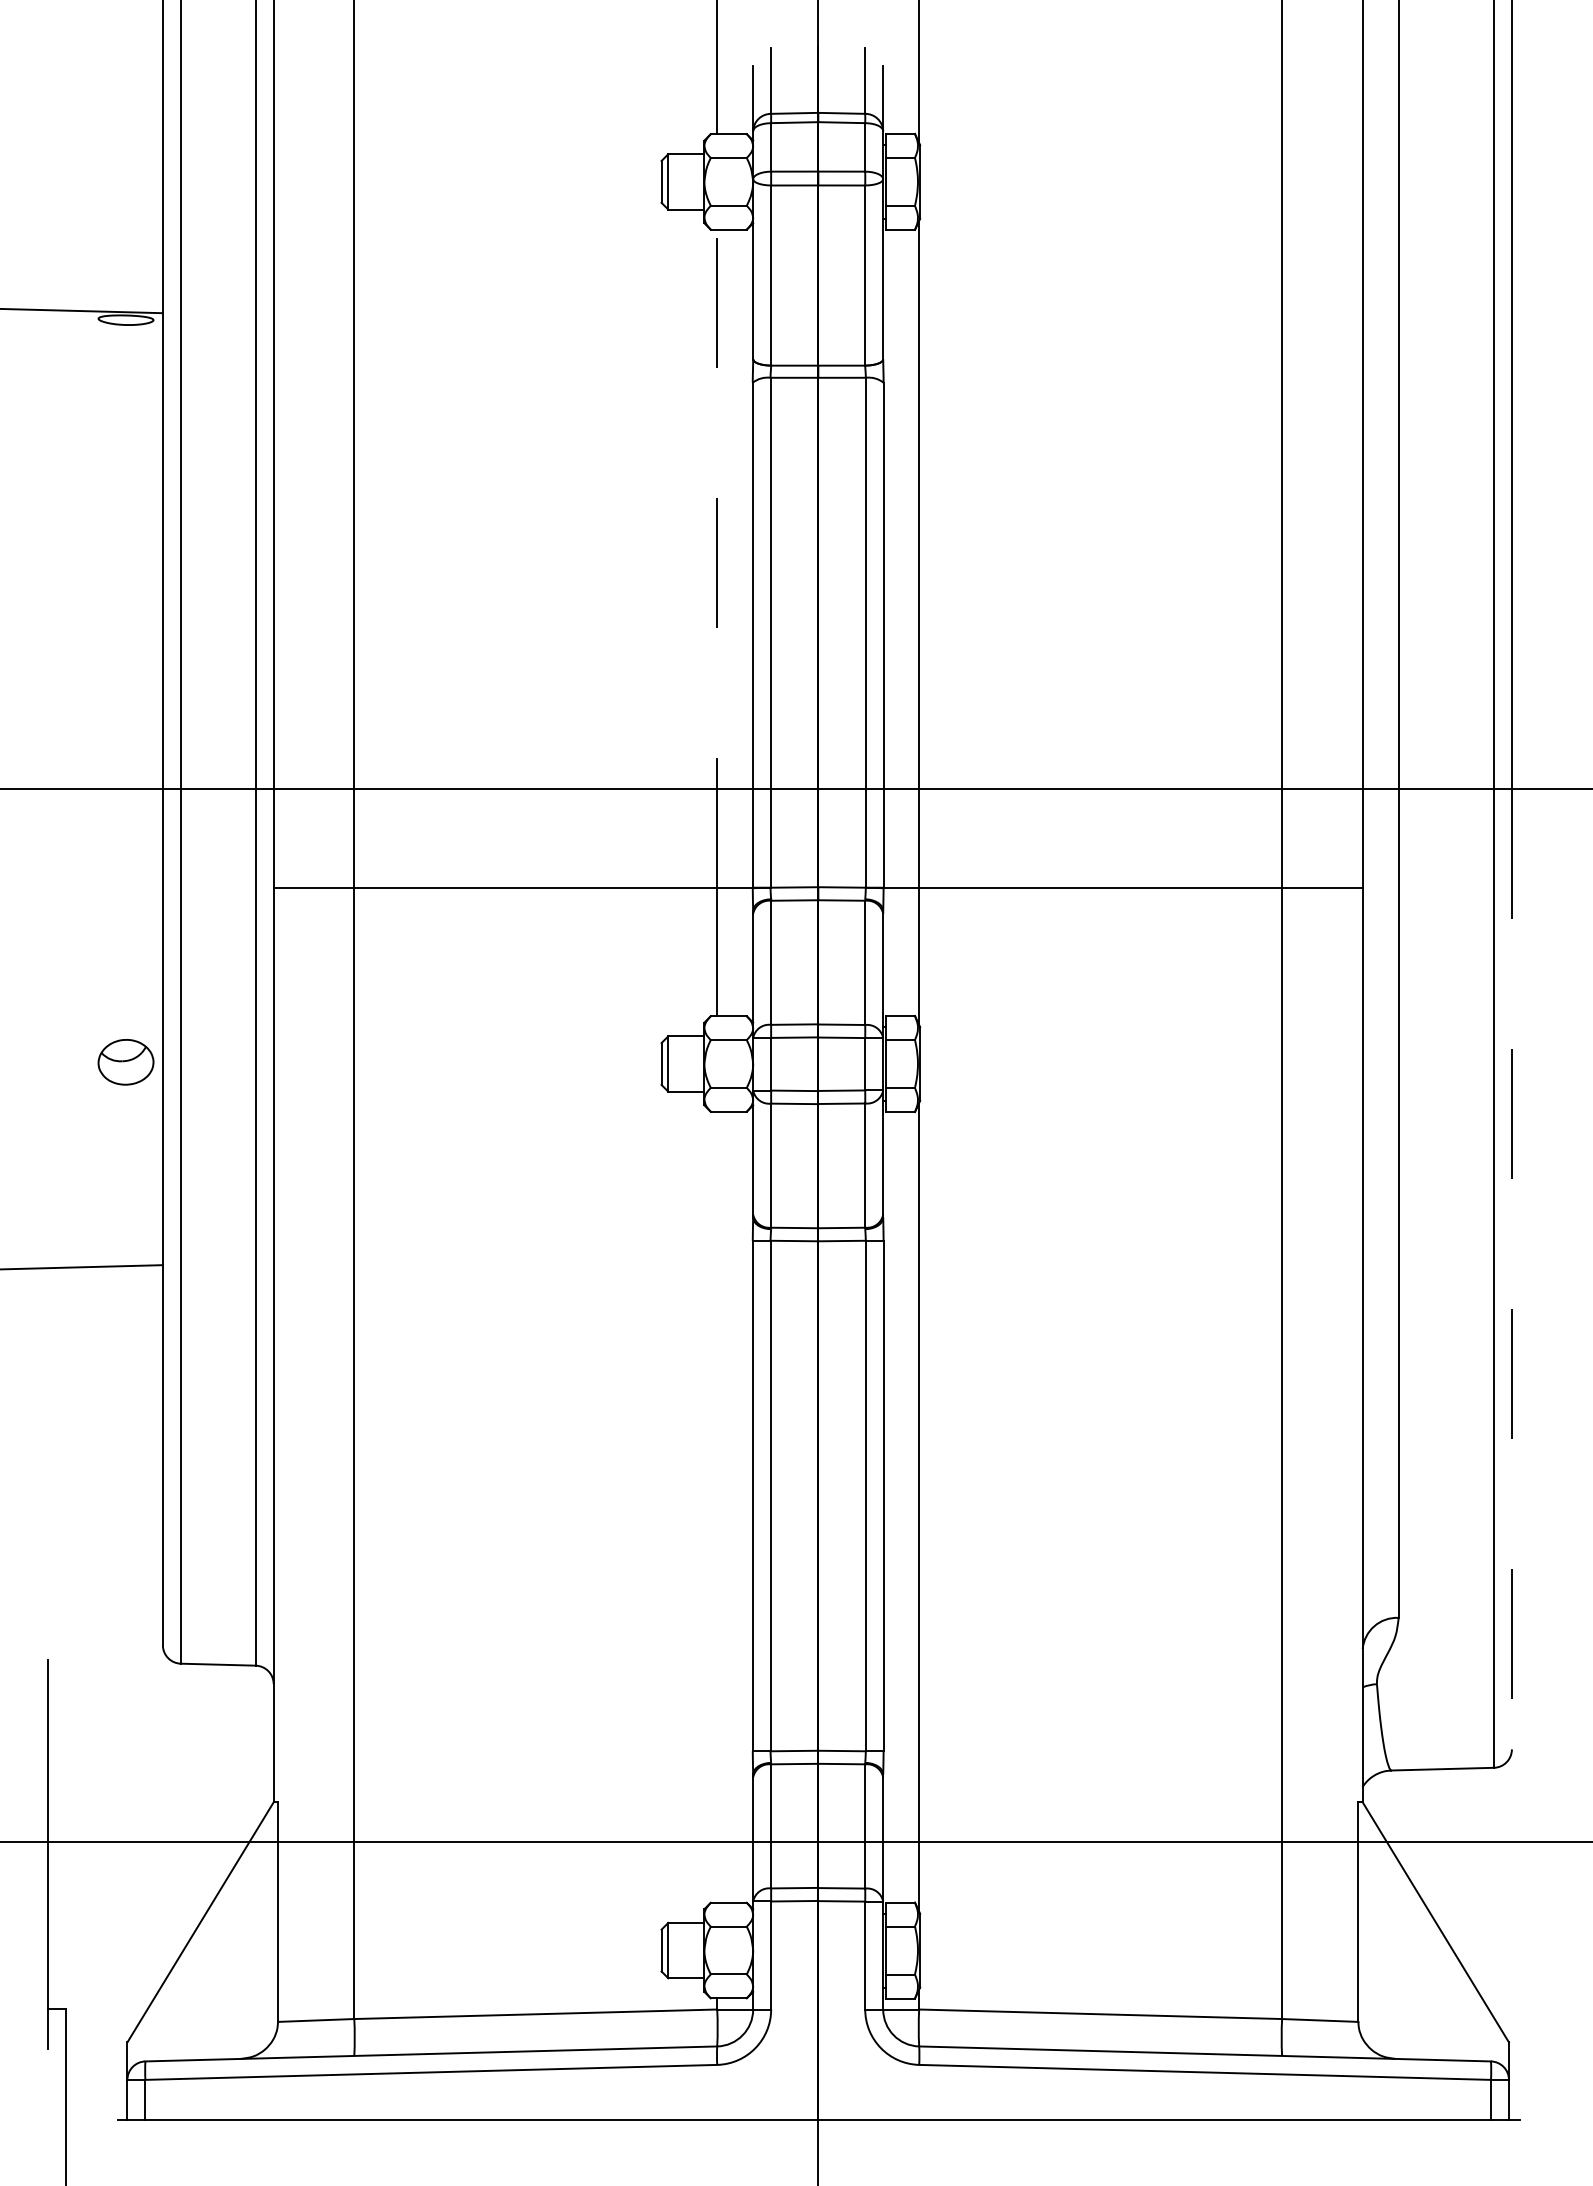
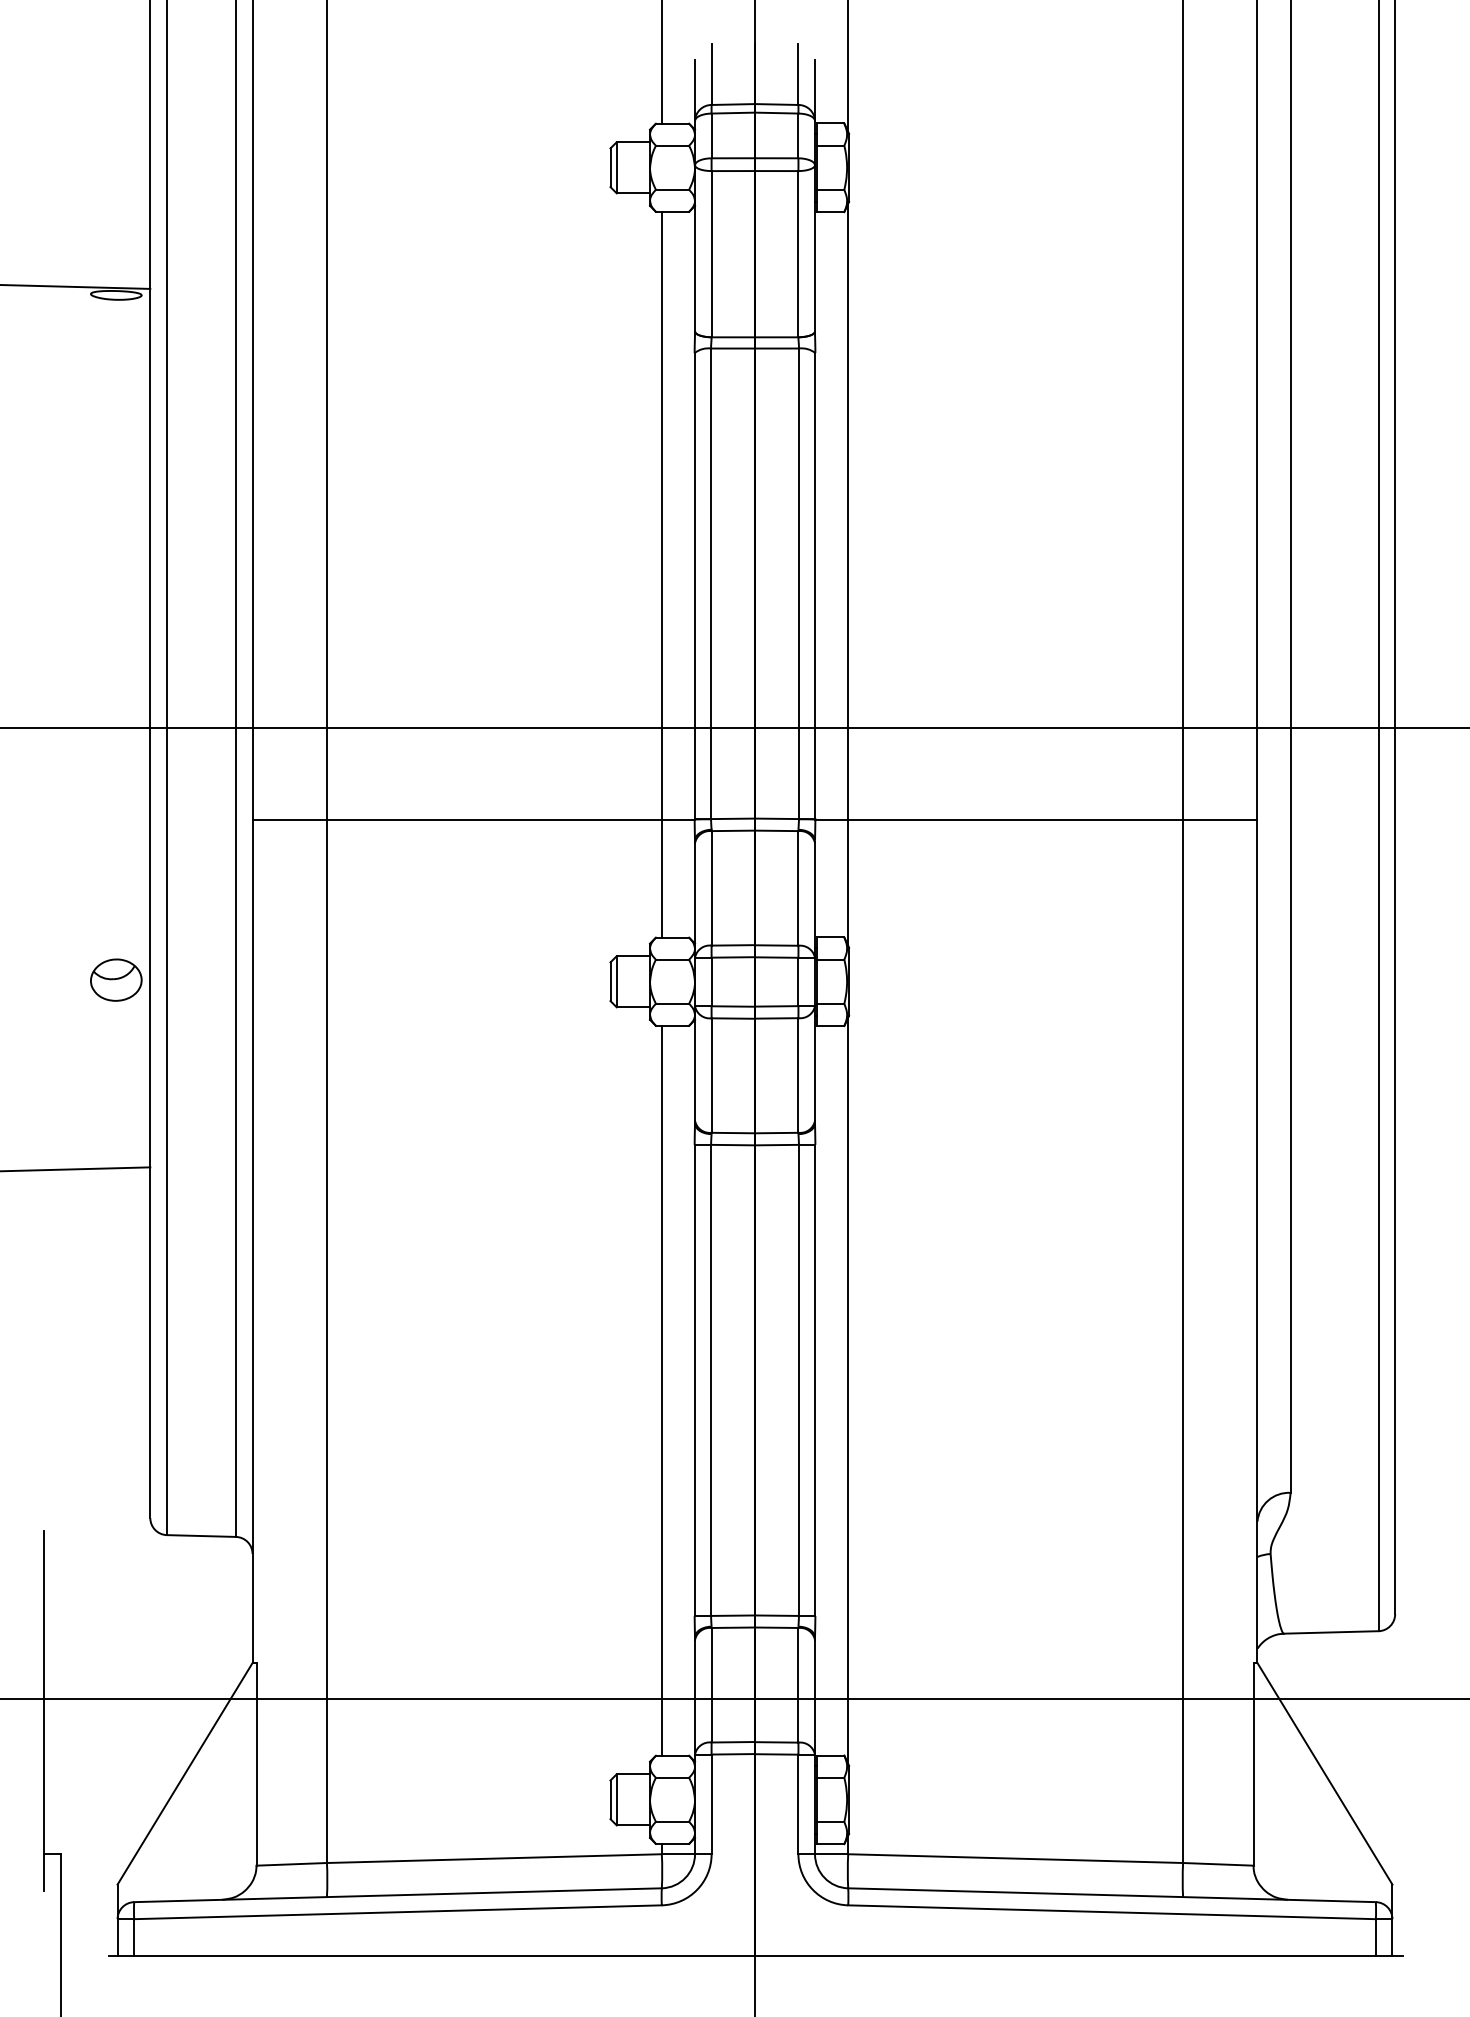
line: (716, 558) -> (661, 515), dashed -> solid
line: (1512, 1269) -> (1395, 1171), dashed -> solid
line: (716, 1506) -> (661, 1390), added

